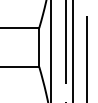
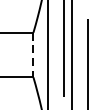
line: (39, 48) -> (33, 56), solid -> dashed

